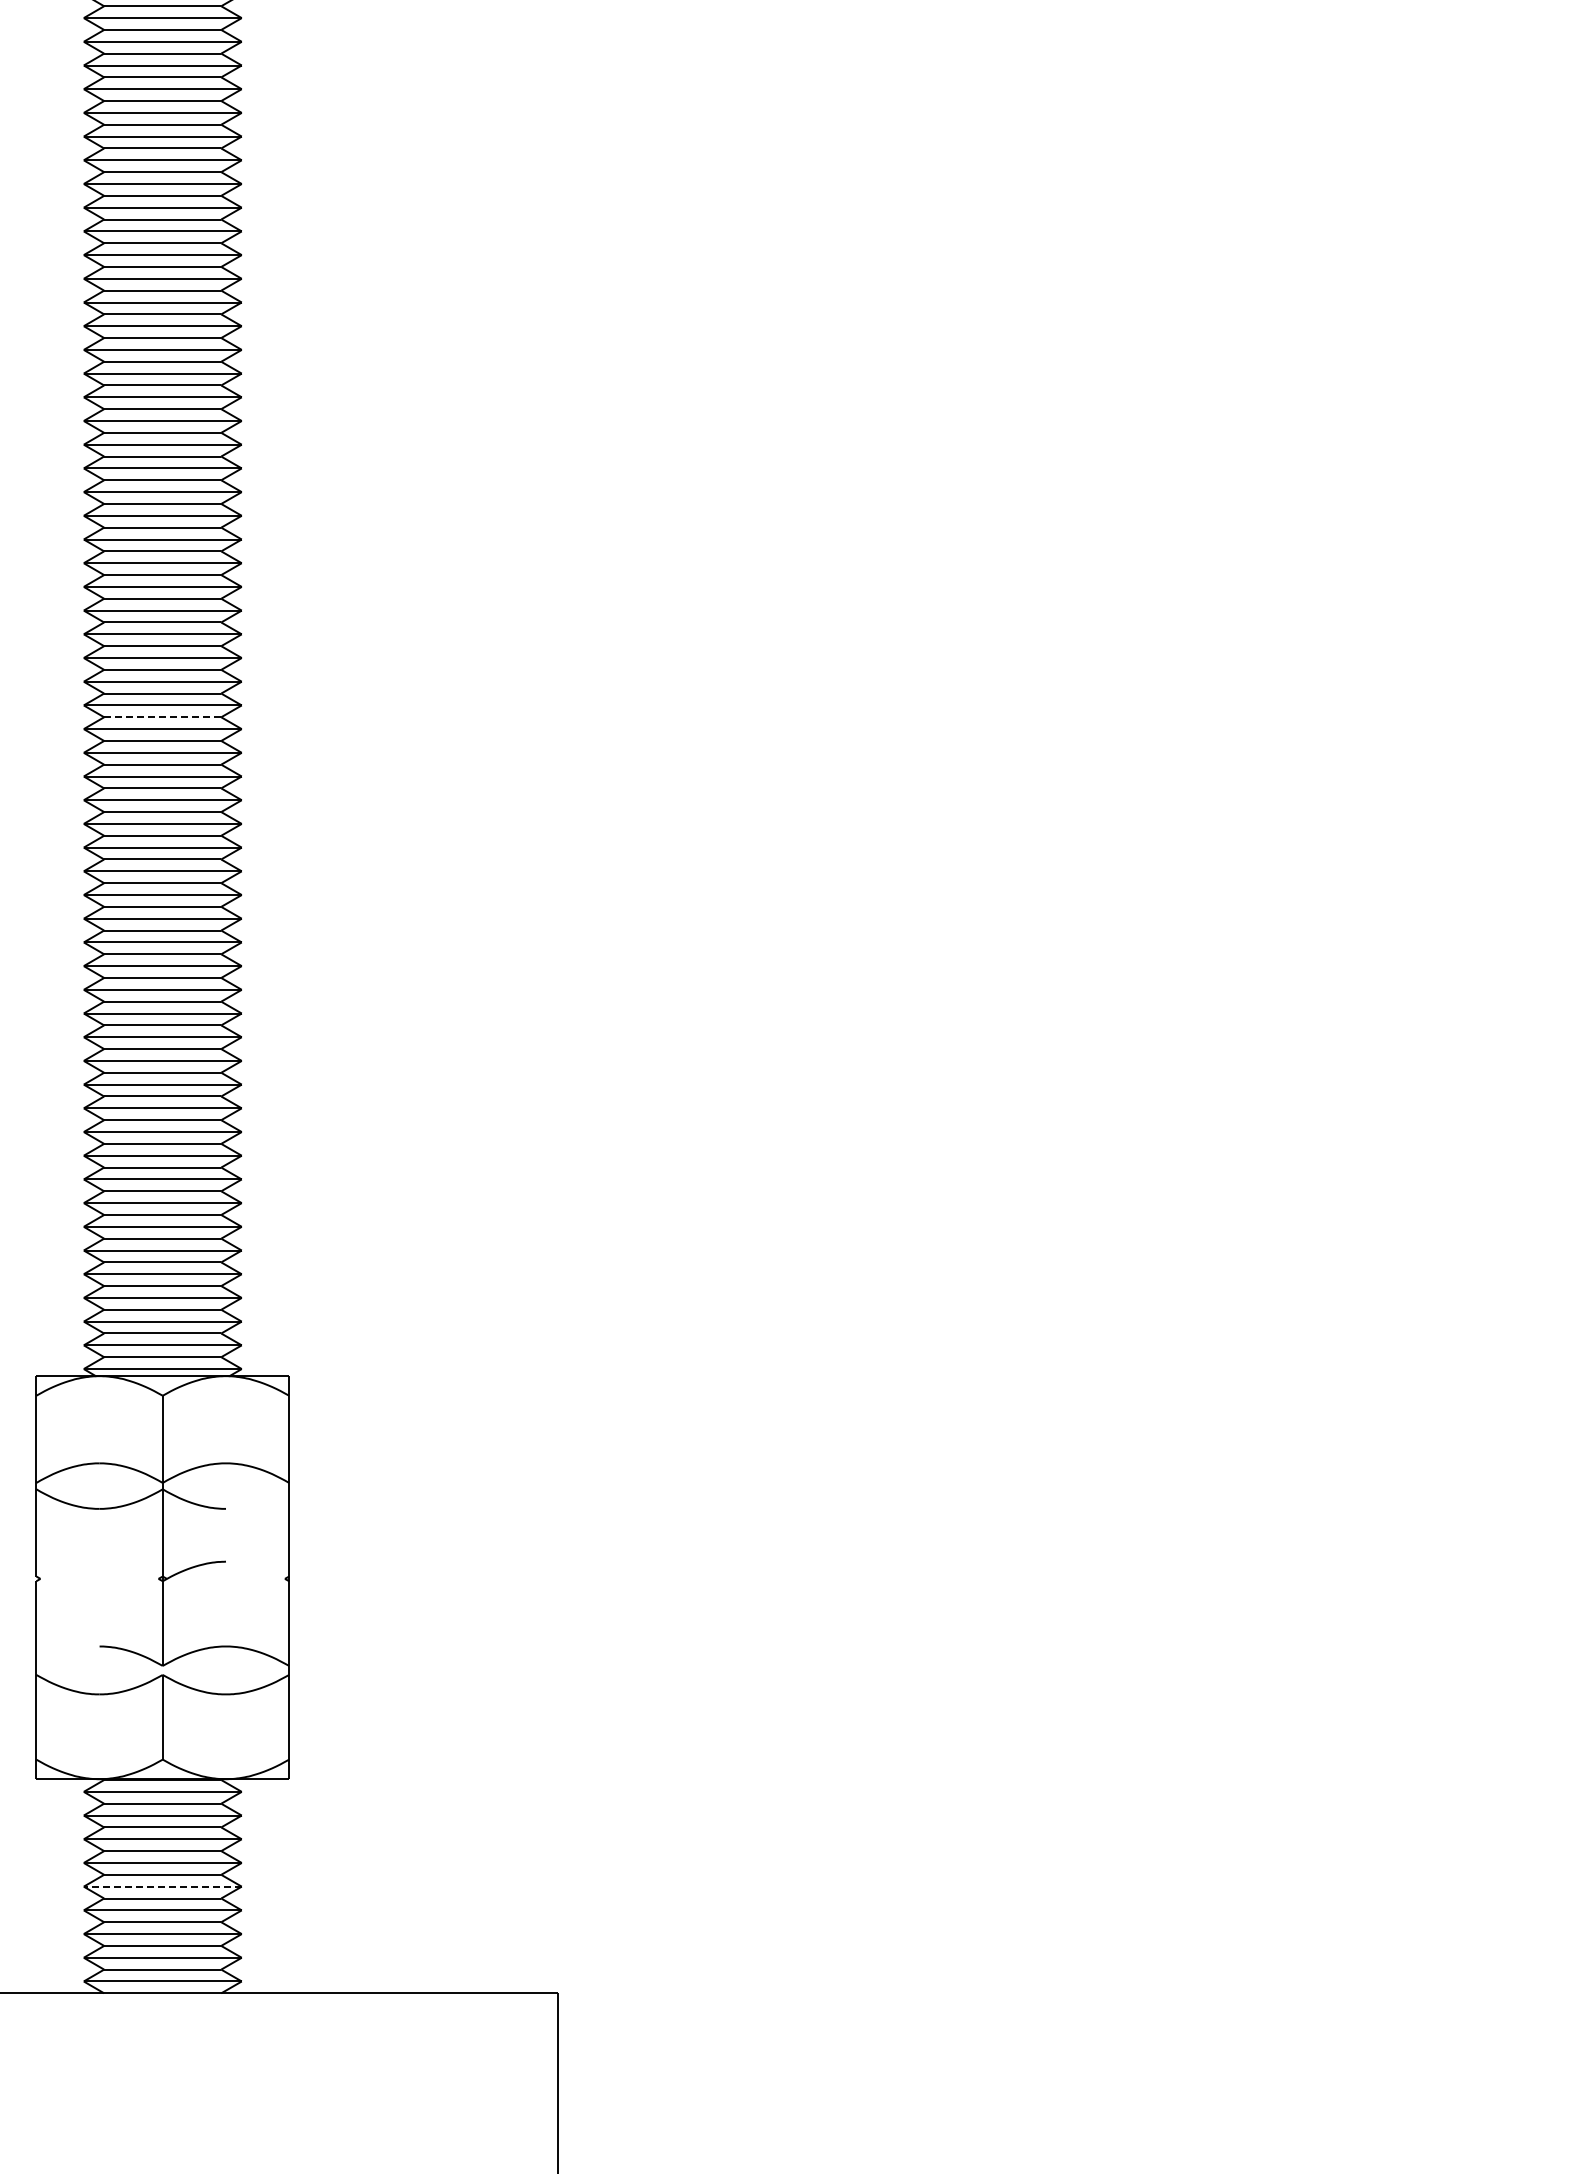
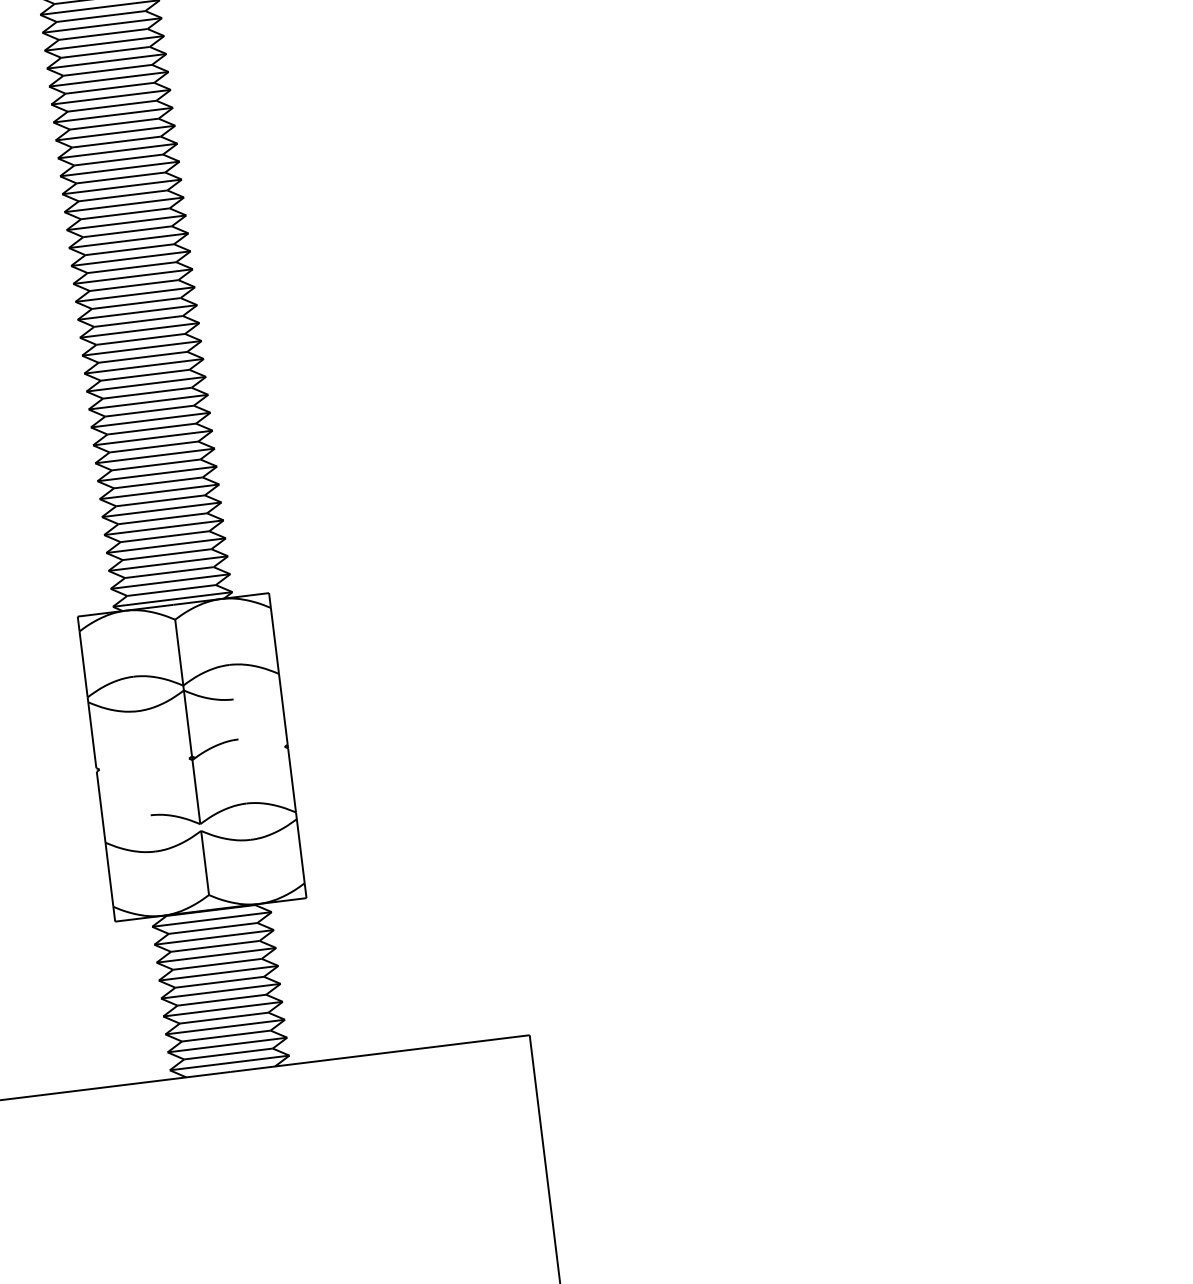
line: (162, 717) -> (111, 106), dashed -> solid
line: (162, 1886) -> (220, 991), dashed -> solid

